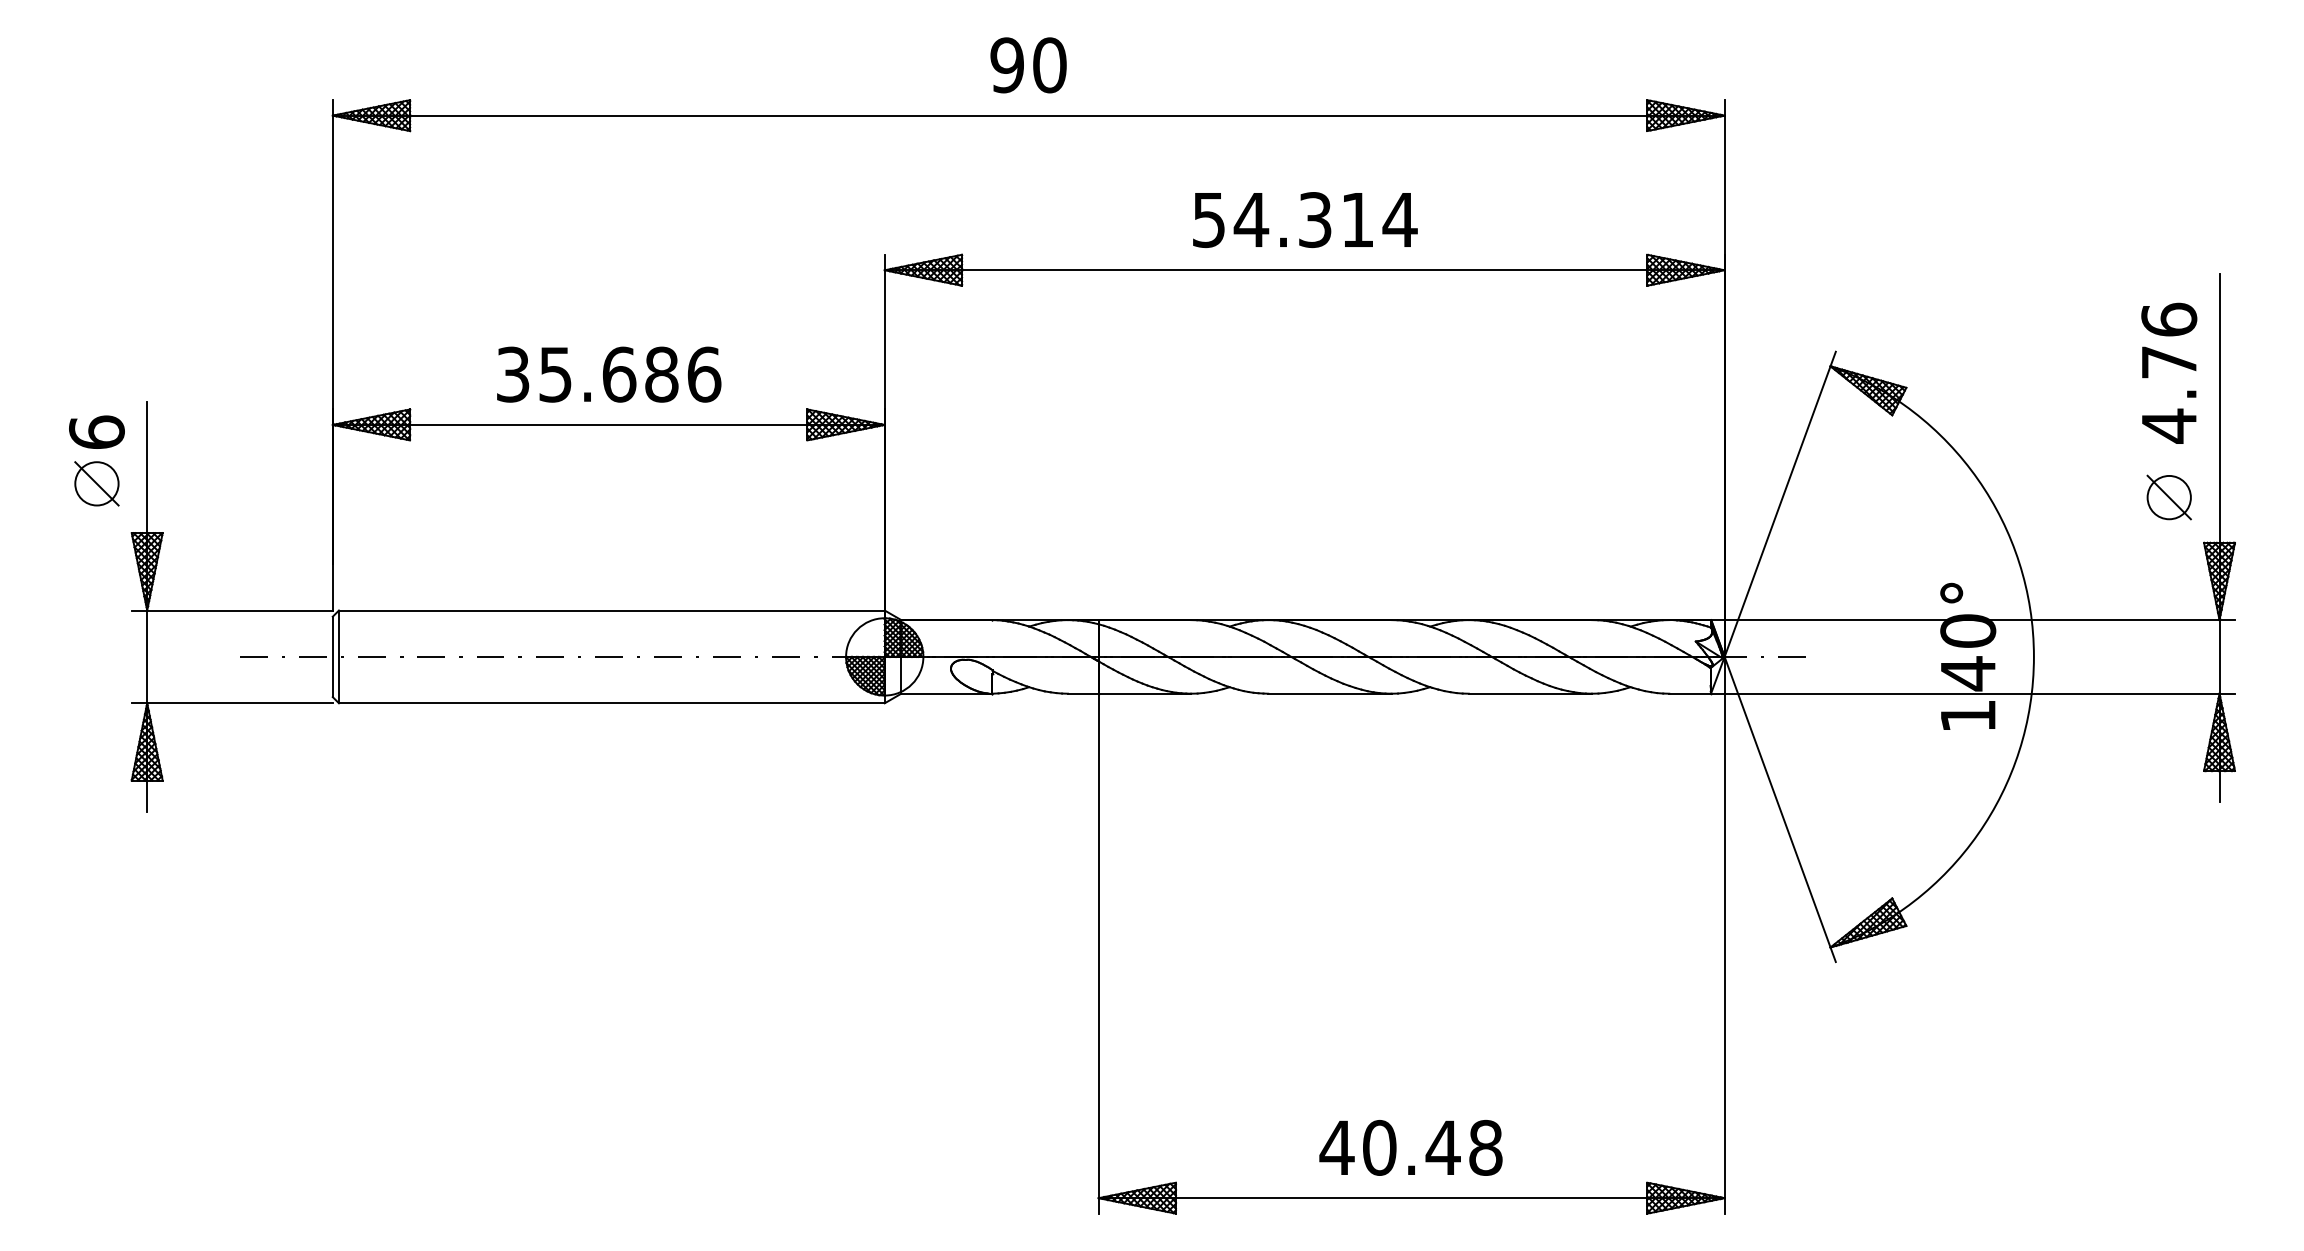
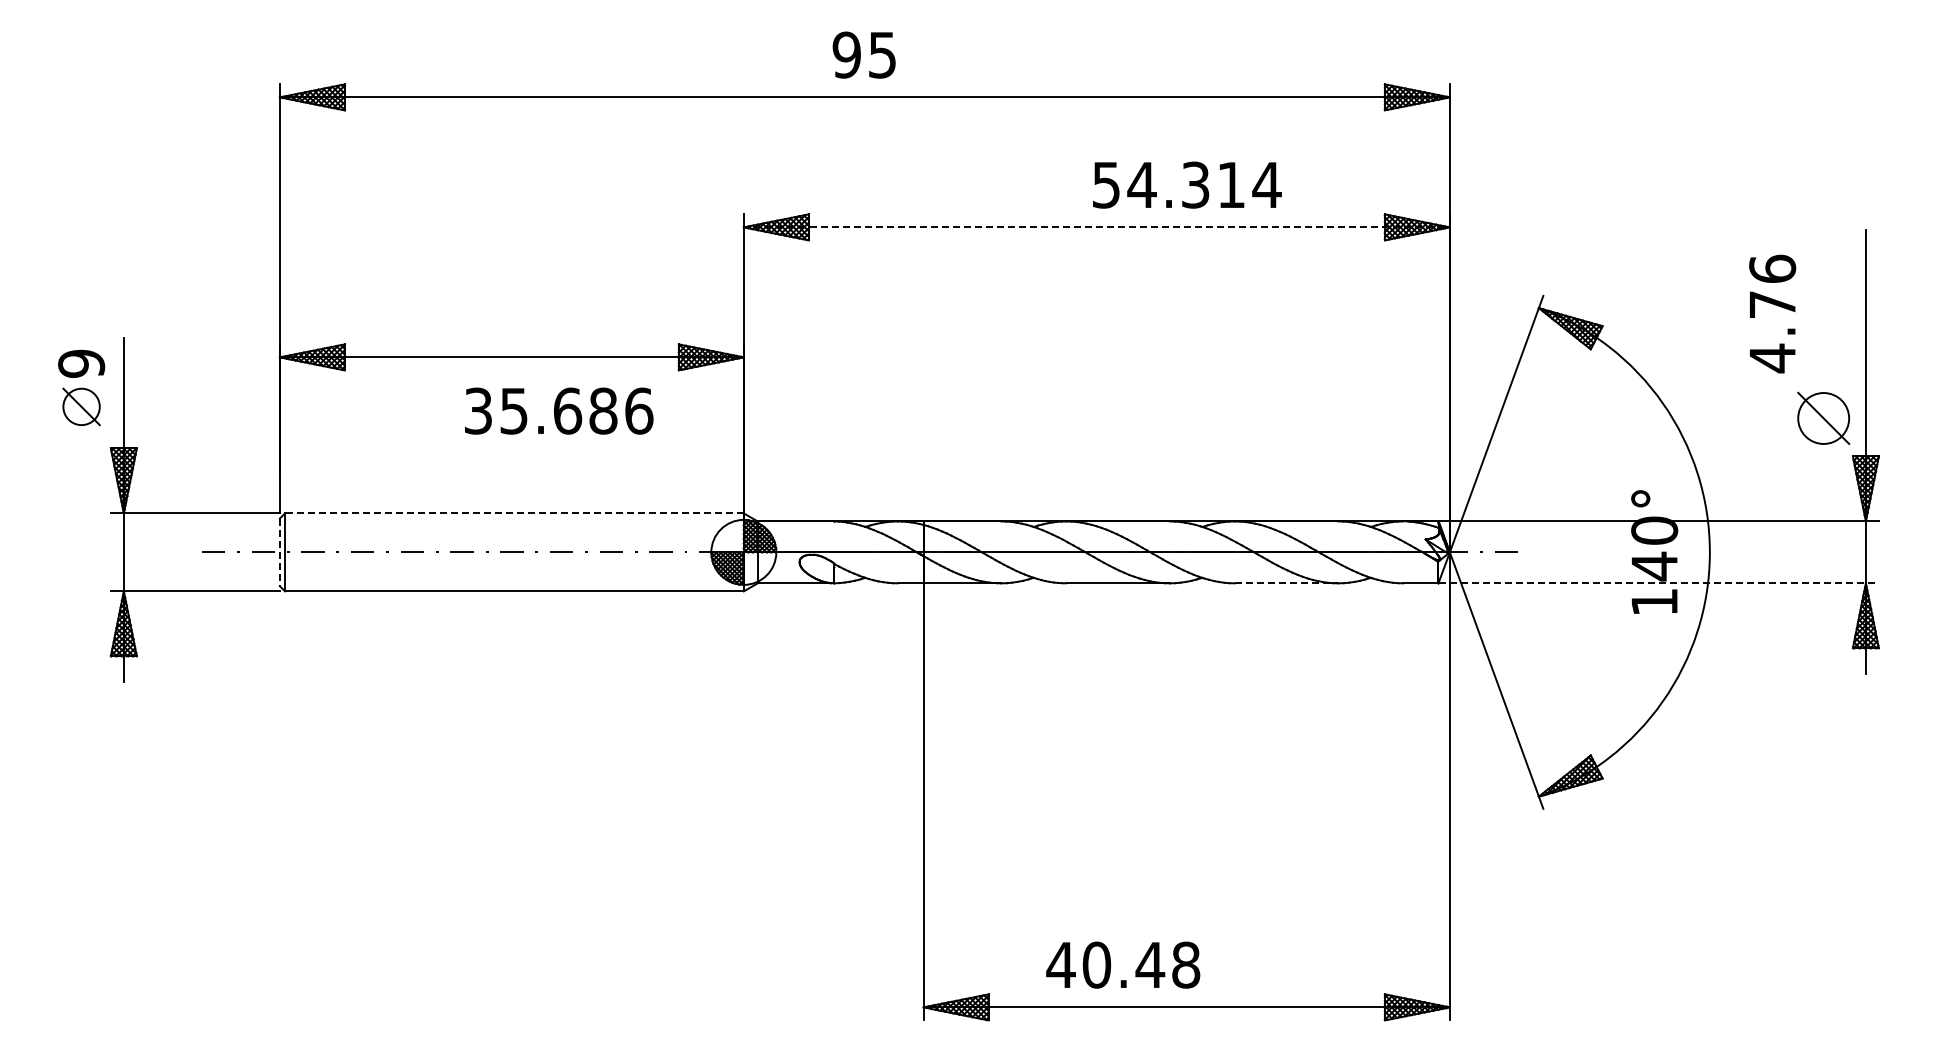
text: (1049, 64) -> (882, 54), 90 -> 95
text: (1305, 219) -> (1187, 184), moved
line: (1305, 270) -> (1097, 227), solid -> dashed
text: (2169, 372) -> (1772, 313), moved
text: (609, 373) -> (559, 410), moved
text: (96, 432) -> (81, 363), 6 -> 9
part: (2169, 497) -> (1823, 418), size x1.4
line: (610, 610) -> (513, 513), solid -> dashed
line: (332, 657) -> (279, 552), solid -> dashed
line: (1530, 693) -> (1286, 583), solid -> dashed
line: (1974, 693) -> (1659, 583), solid -> dashed
text: (1411, 1147) -> (1123, 964), moved

